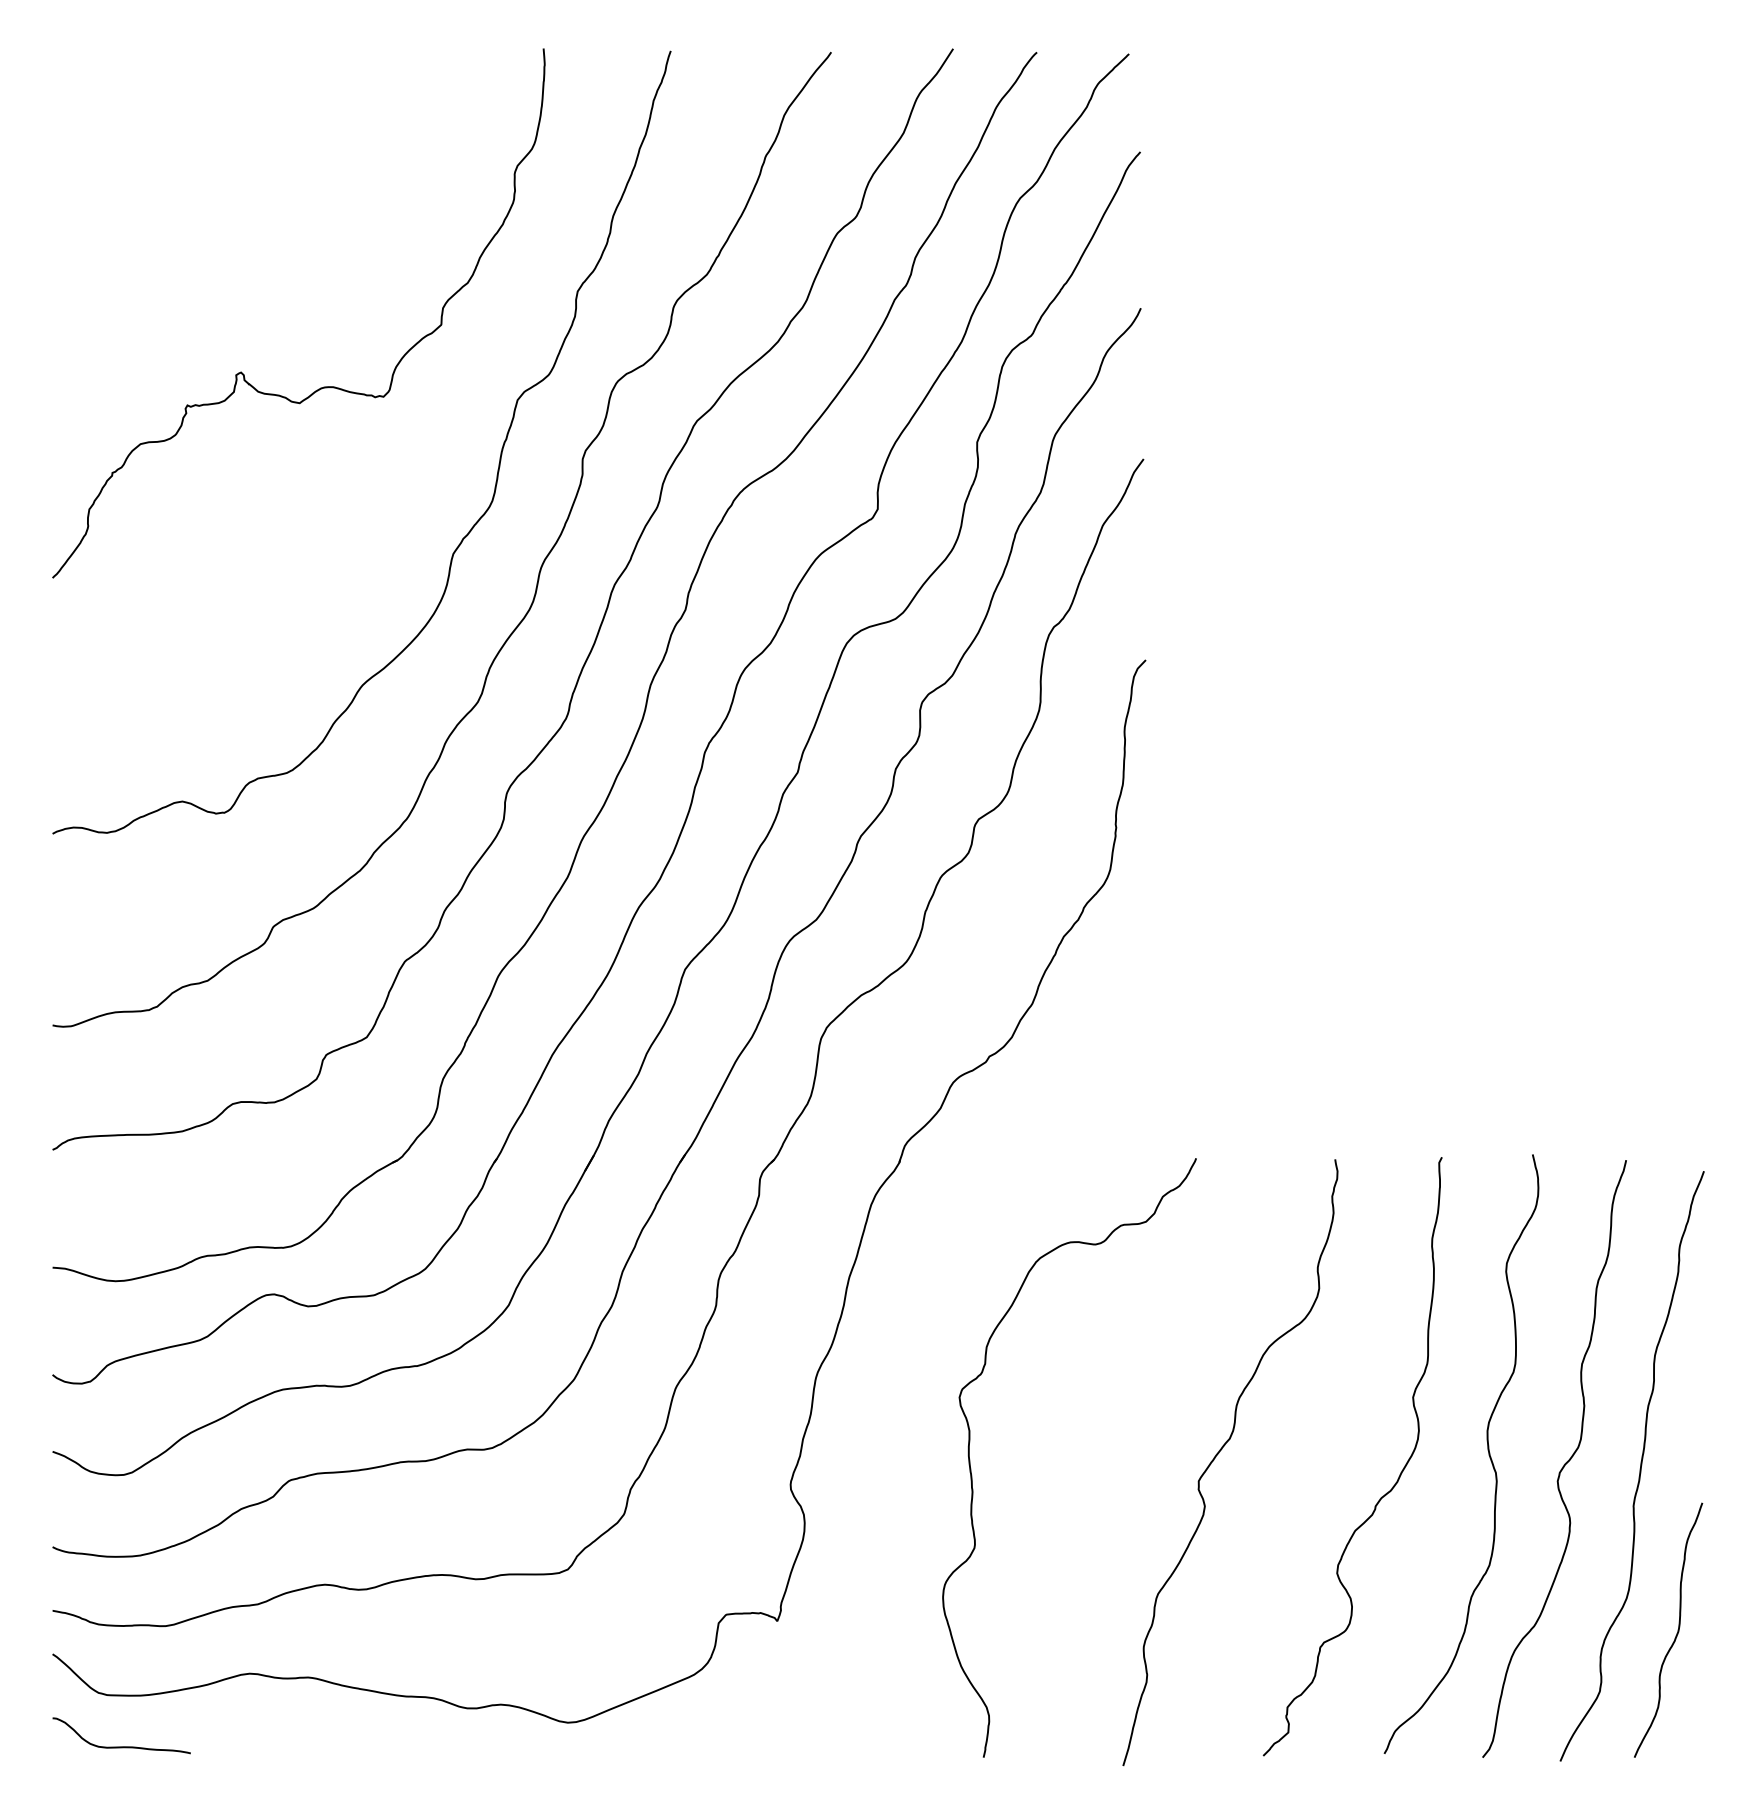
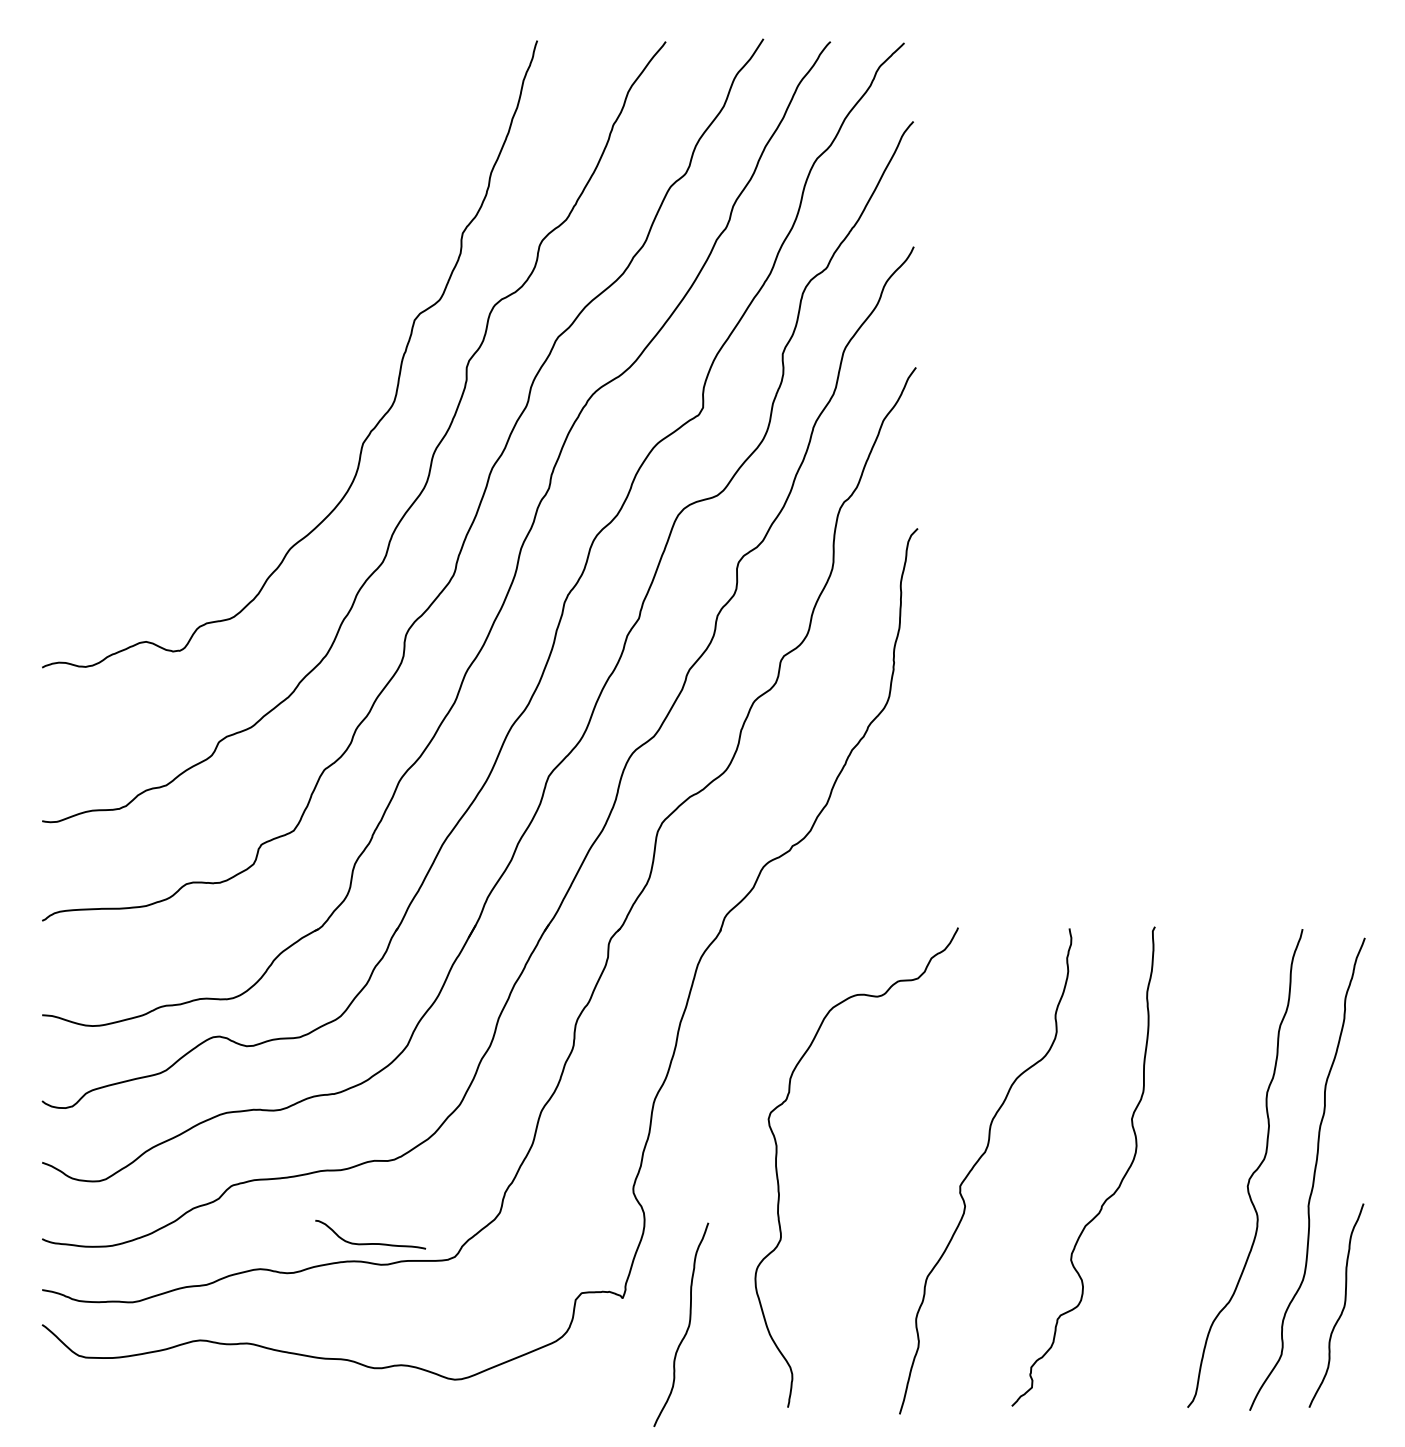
curve: (323, 386) -> (259, 309), removed
curve: (1487, 1450) -> (1191, 1161), removed
curve: (858, 1657) -> (687, 1327), added
curve: (121, 1746) -> (370, 1243), moved

